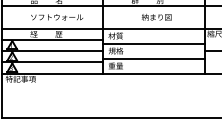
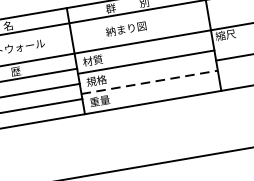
text: (156, 17) -> (125, 29), moved
line: (154, 58) -> (150, 82), solid -> dashed

